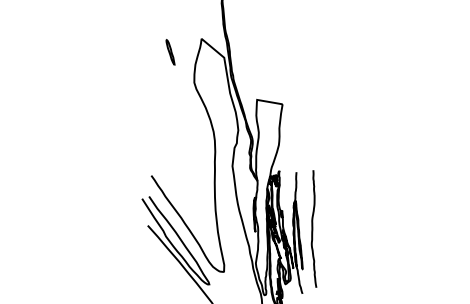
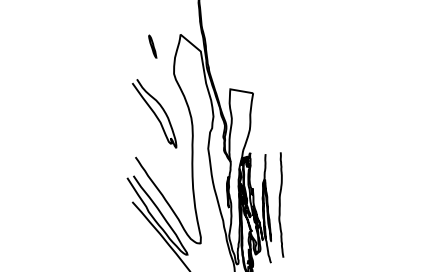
curve: (172, 126) -> (154, 113), added

